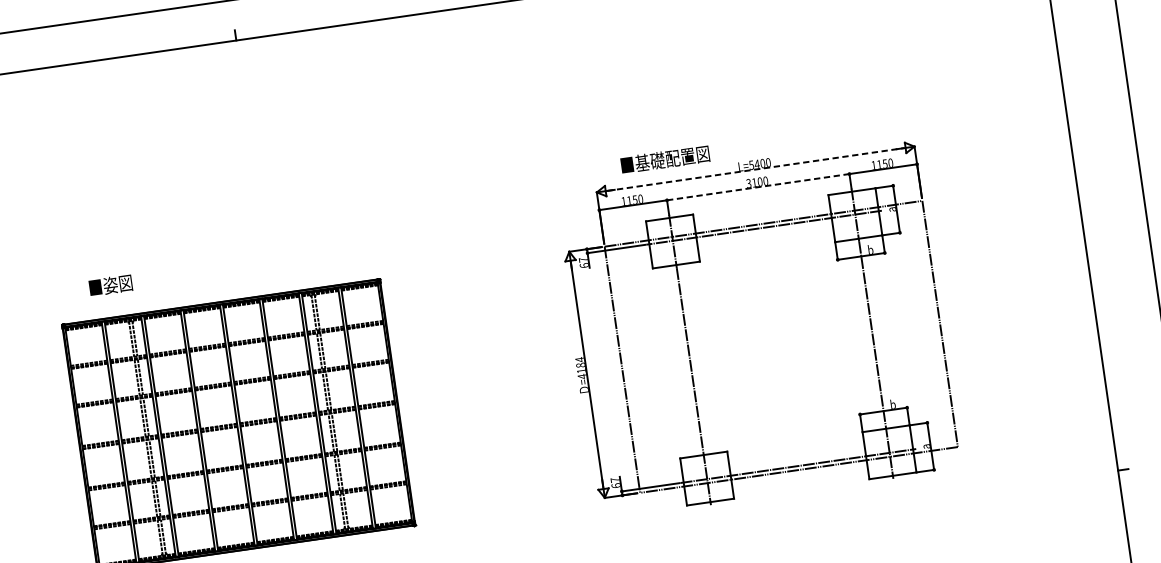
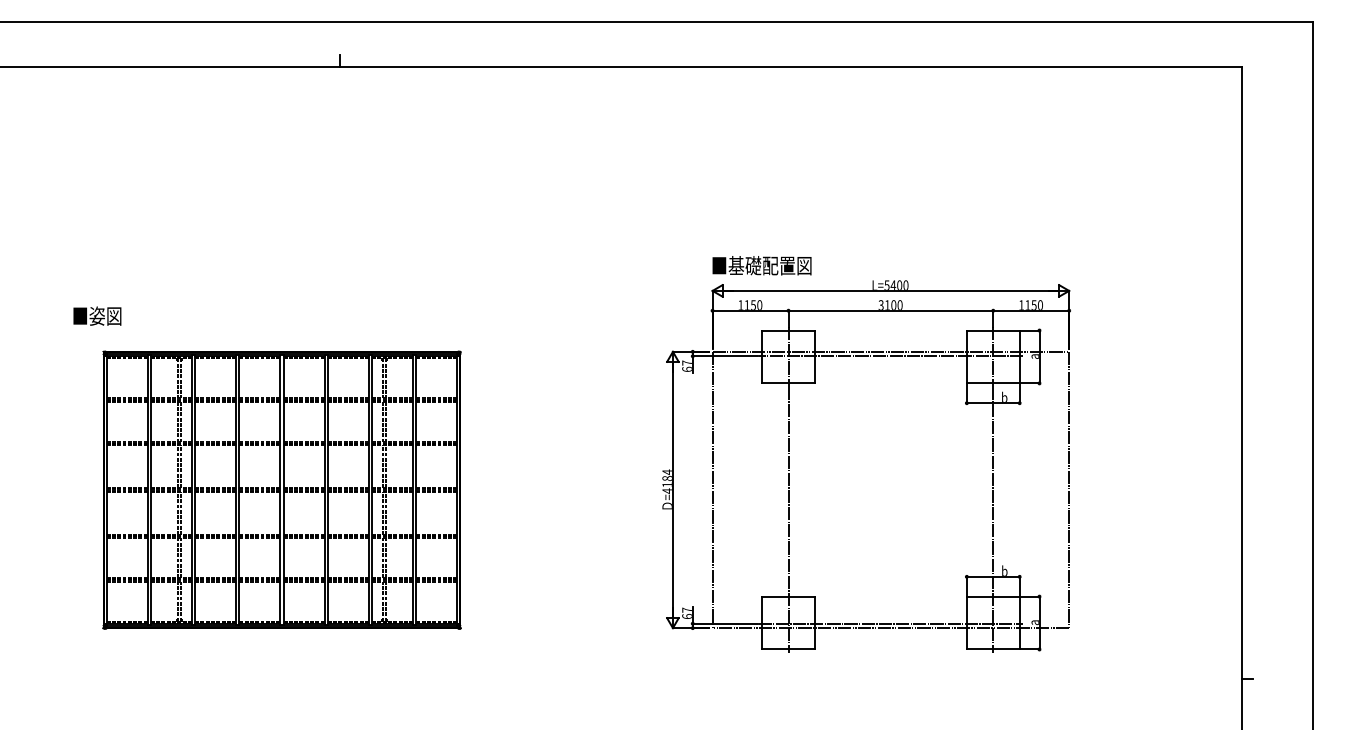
text: (664, 159) -> (761, 265), moved
line: (755, 169) -> (890, 290), dashed -> solid
line: (758, 186) -> (891, 310), dashed -> solid
text: (110, 284) -> (97, 315), moved

